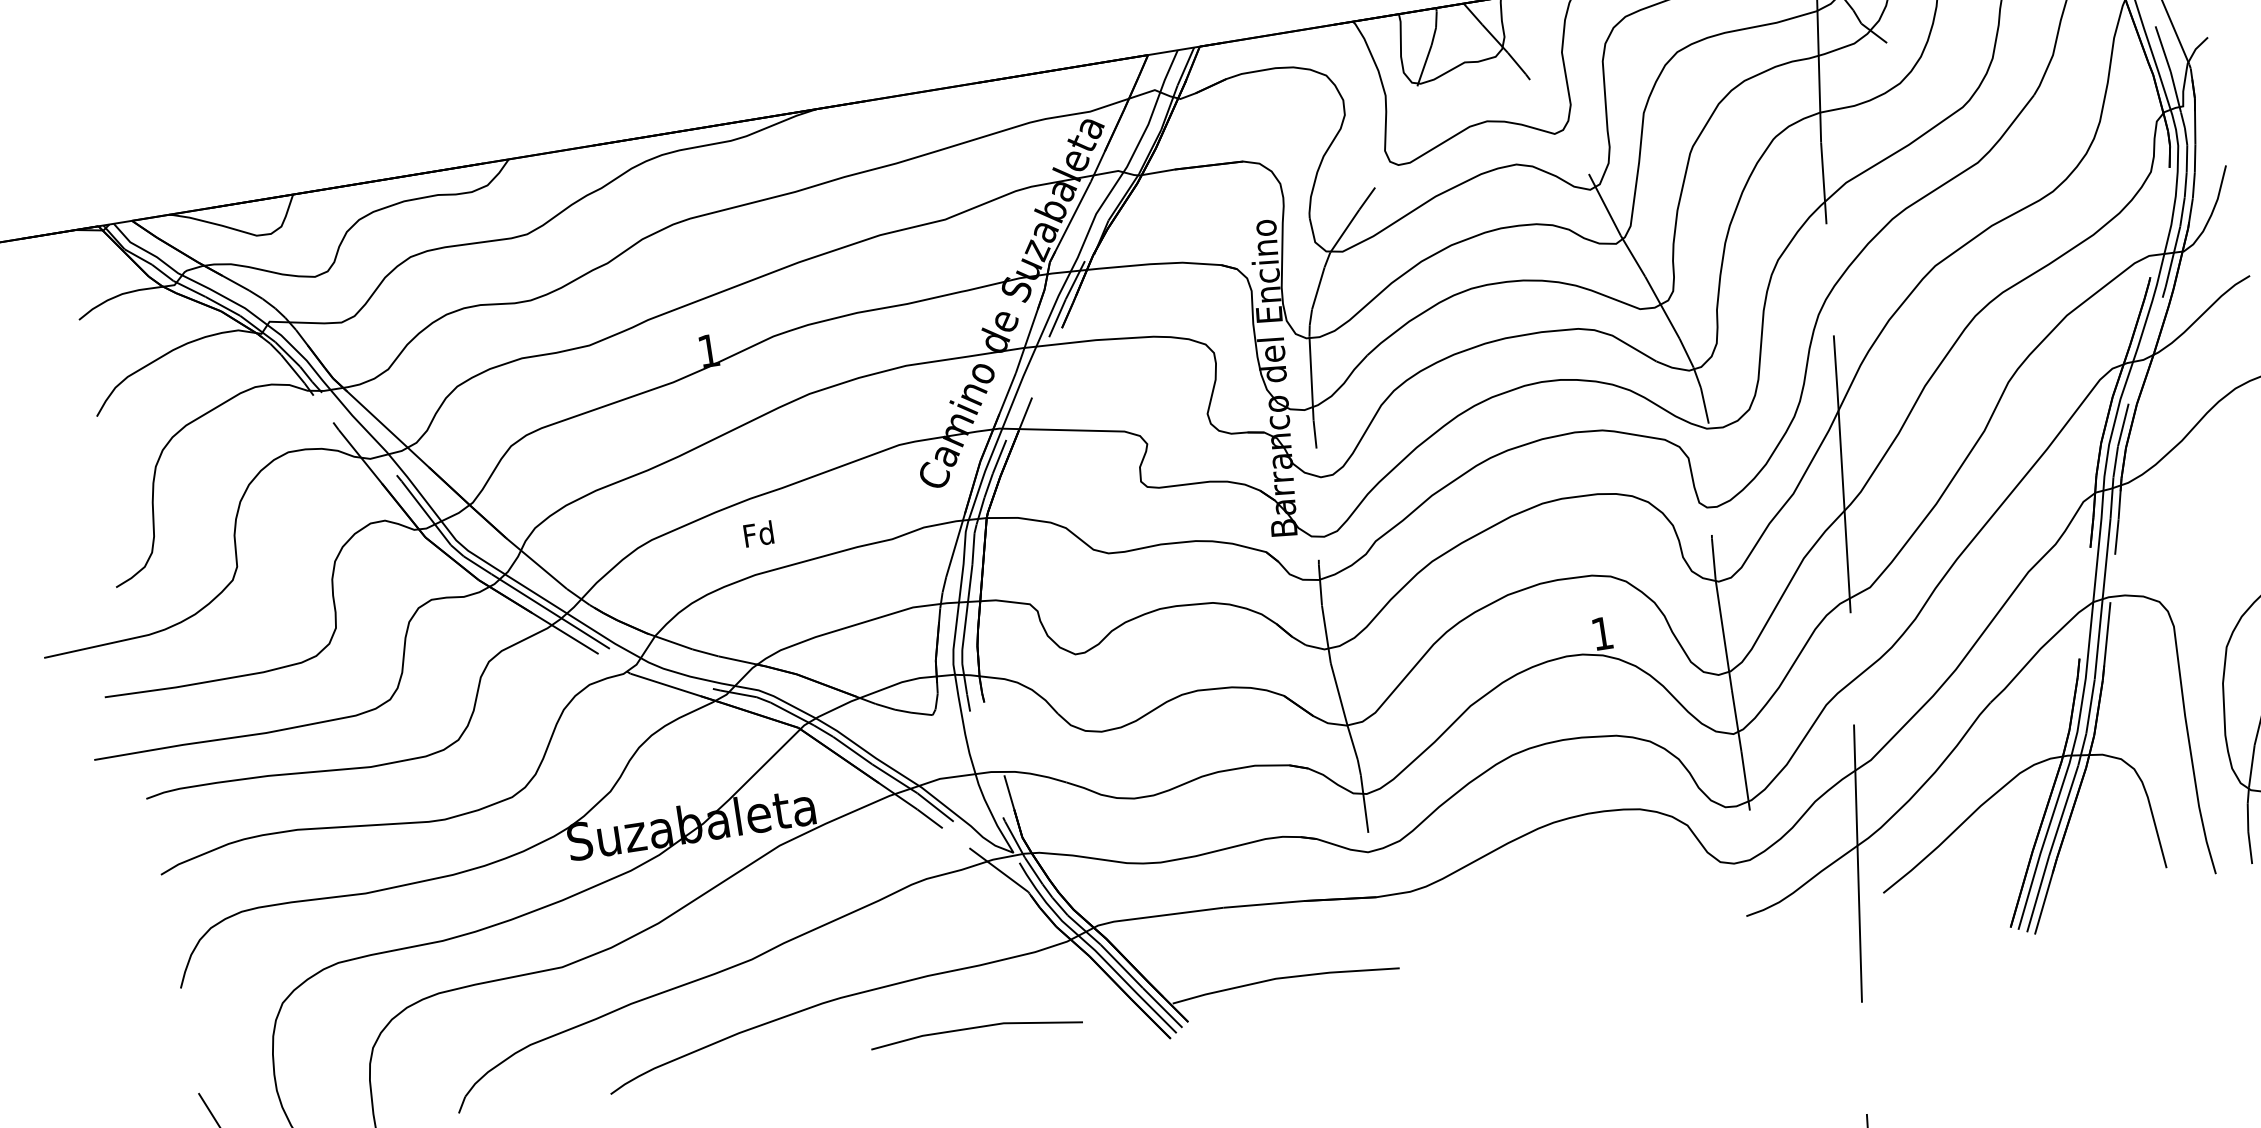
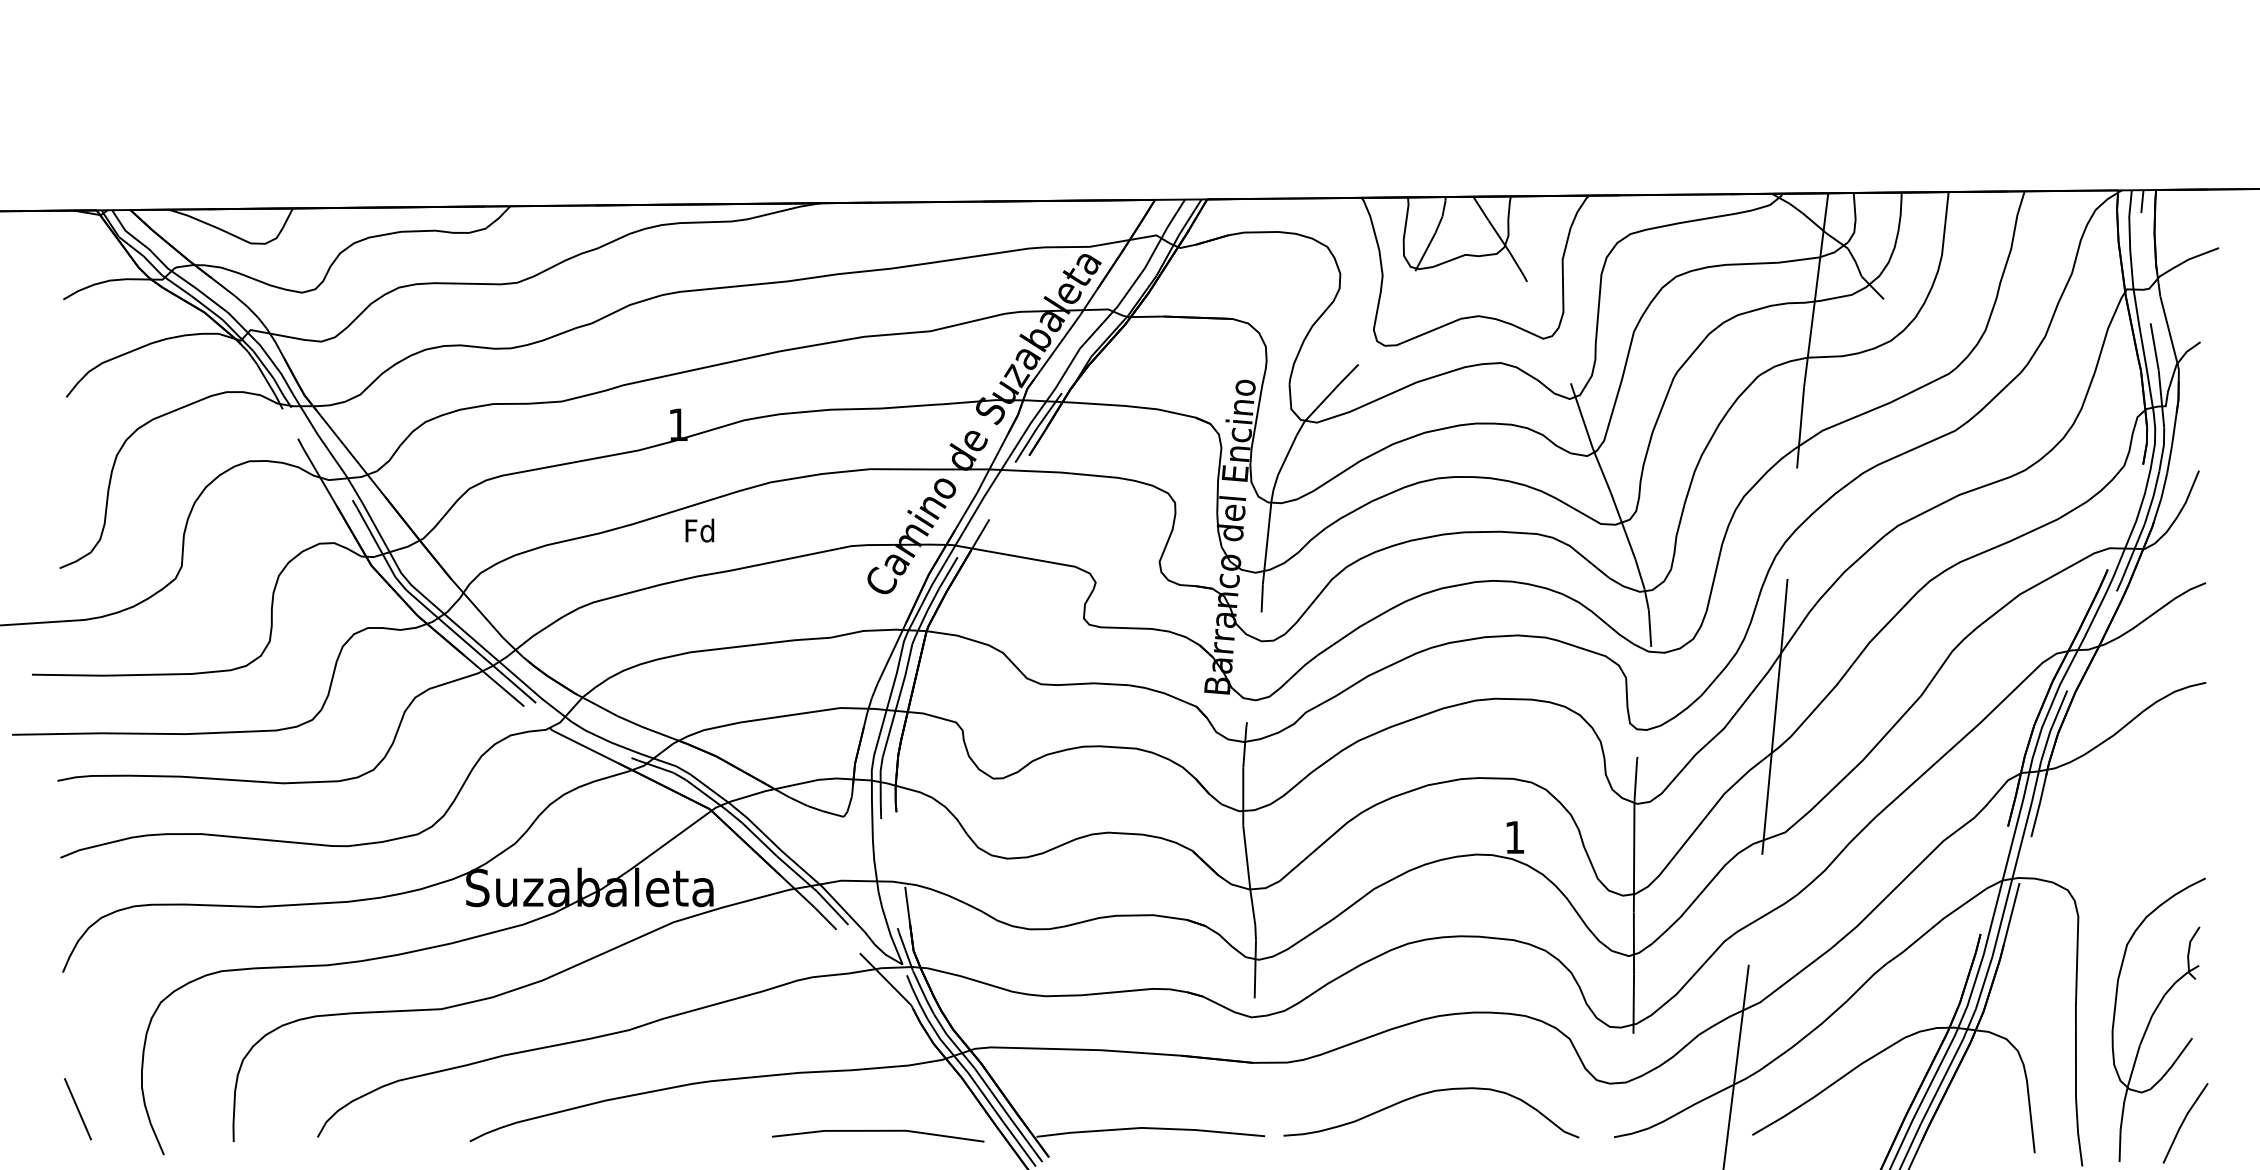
text: (758, 534) -> (699, 530), moved
curve: (1553, 902) -> (1426, 1094), added
line: (976, 1028) -> (878, 1131), moved

